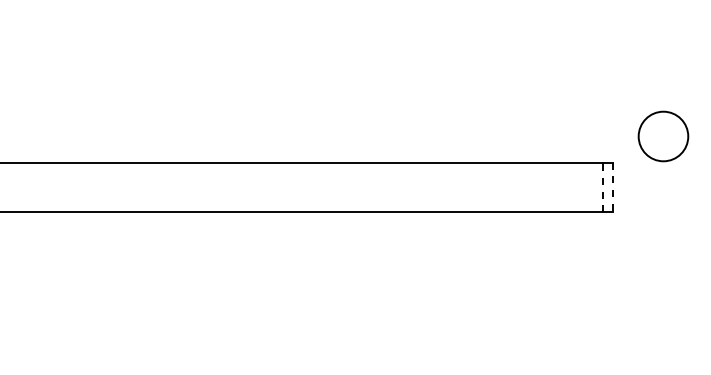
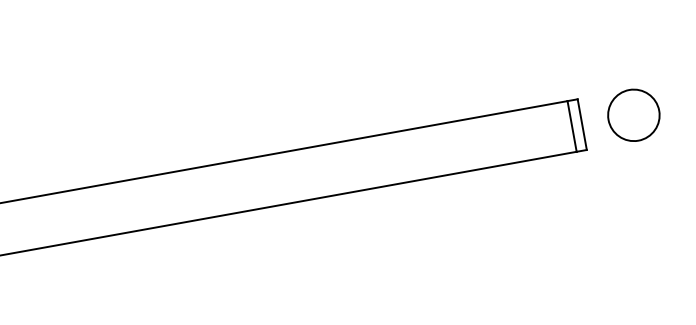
circle: (663, 136) -> (633, 115), moved
line: (603, 187) -> (572, 126), dashed -> solid
line: (612, 187) -> (581, 124), dashed -> solid

